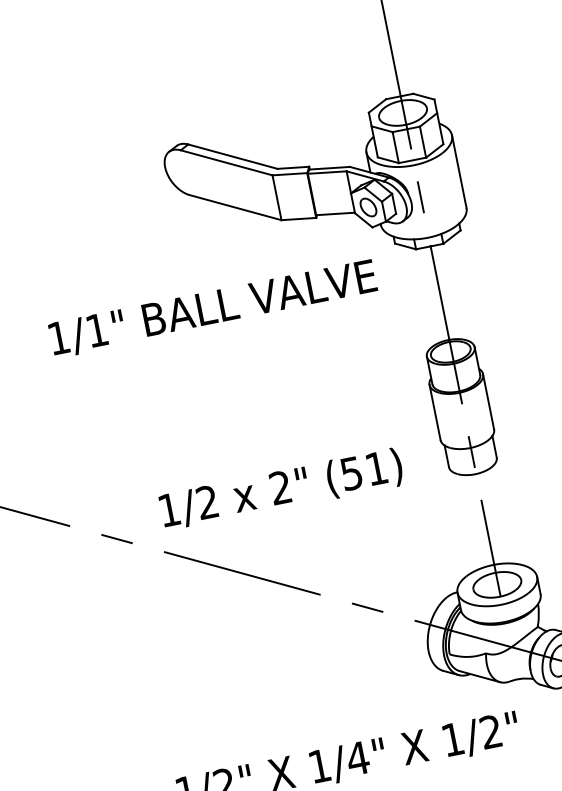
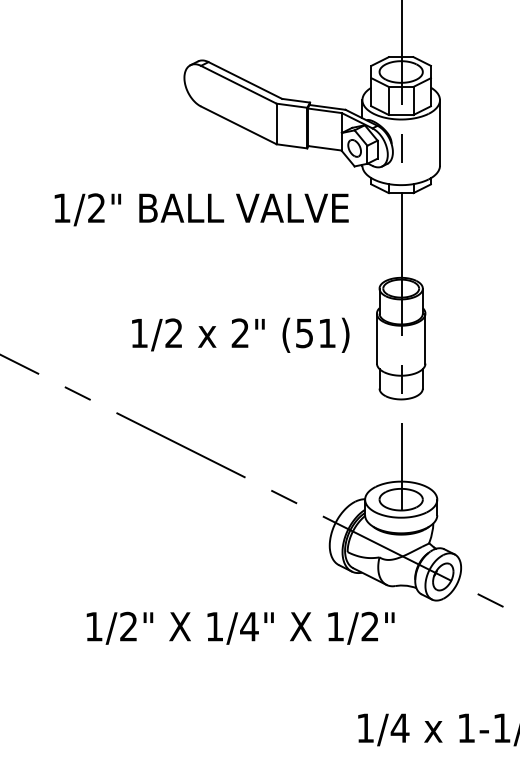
text: (96, 329) -> (96, 207), 1/1" -> 1/2"
text: (281, 489) -> (240, 334), moved

